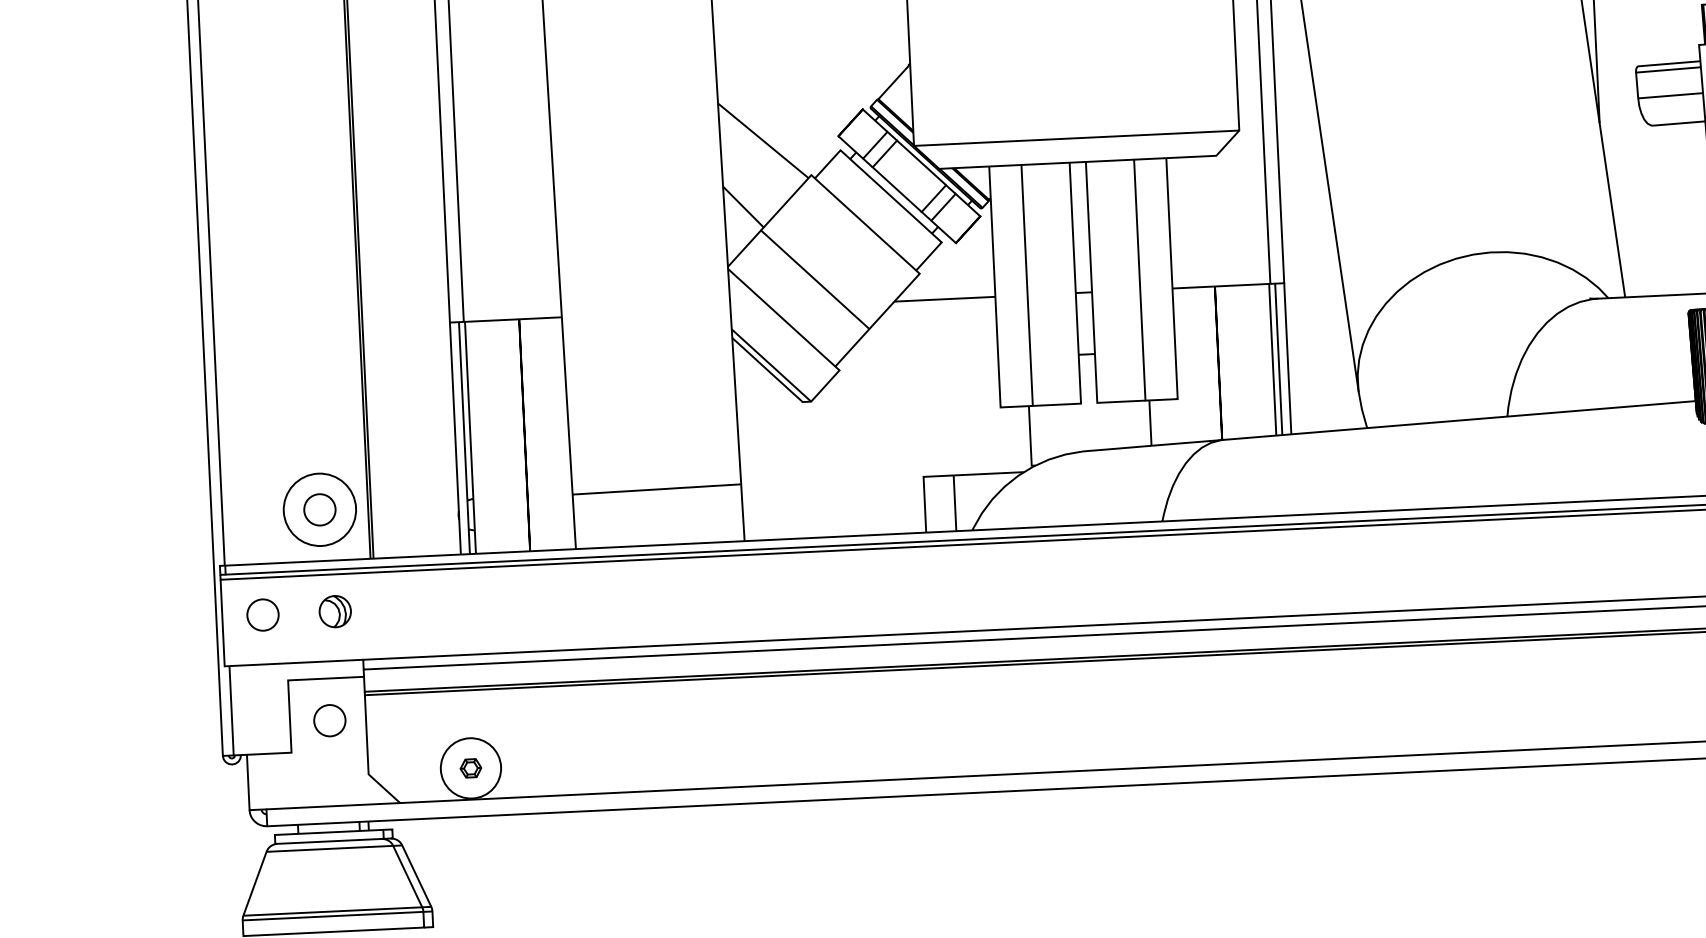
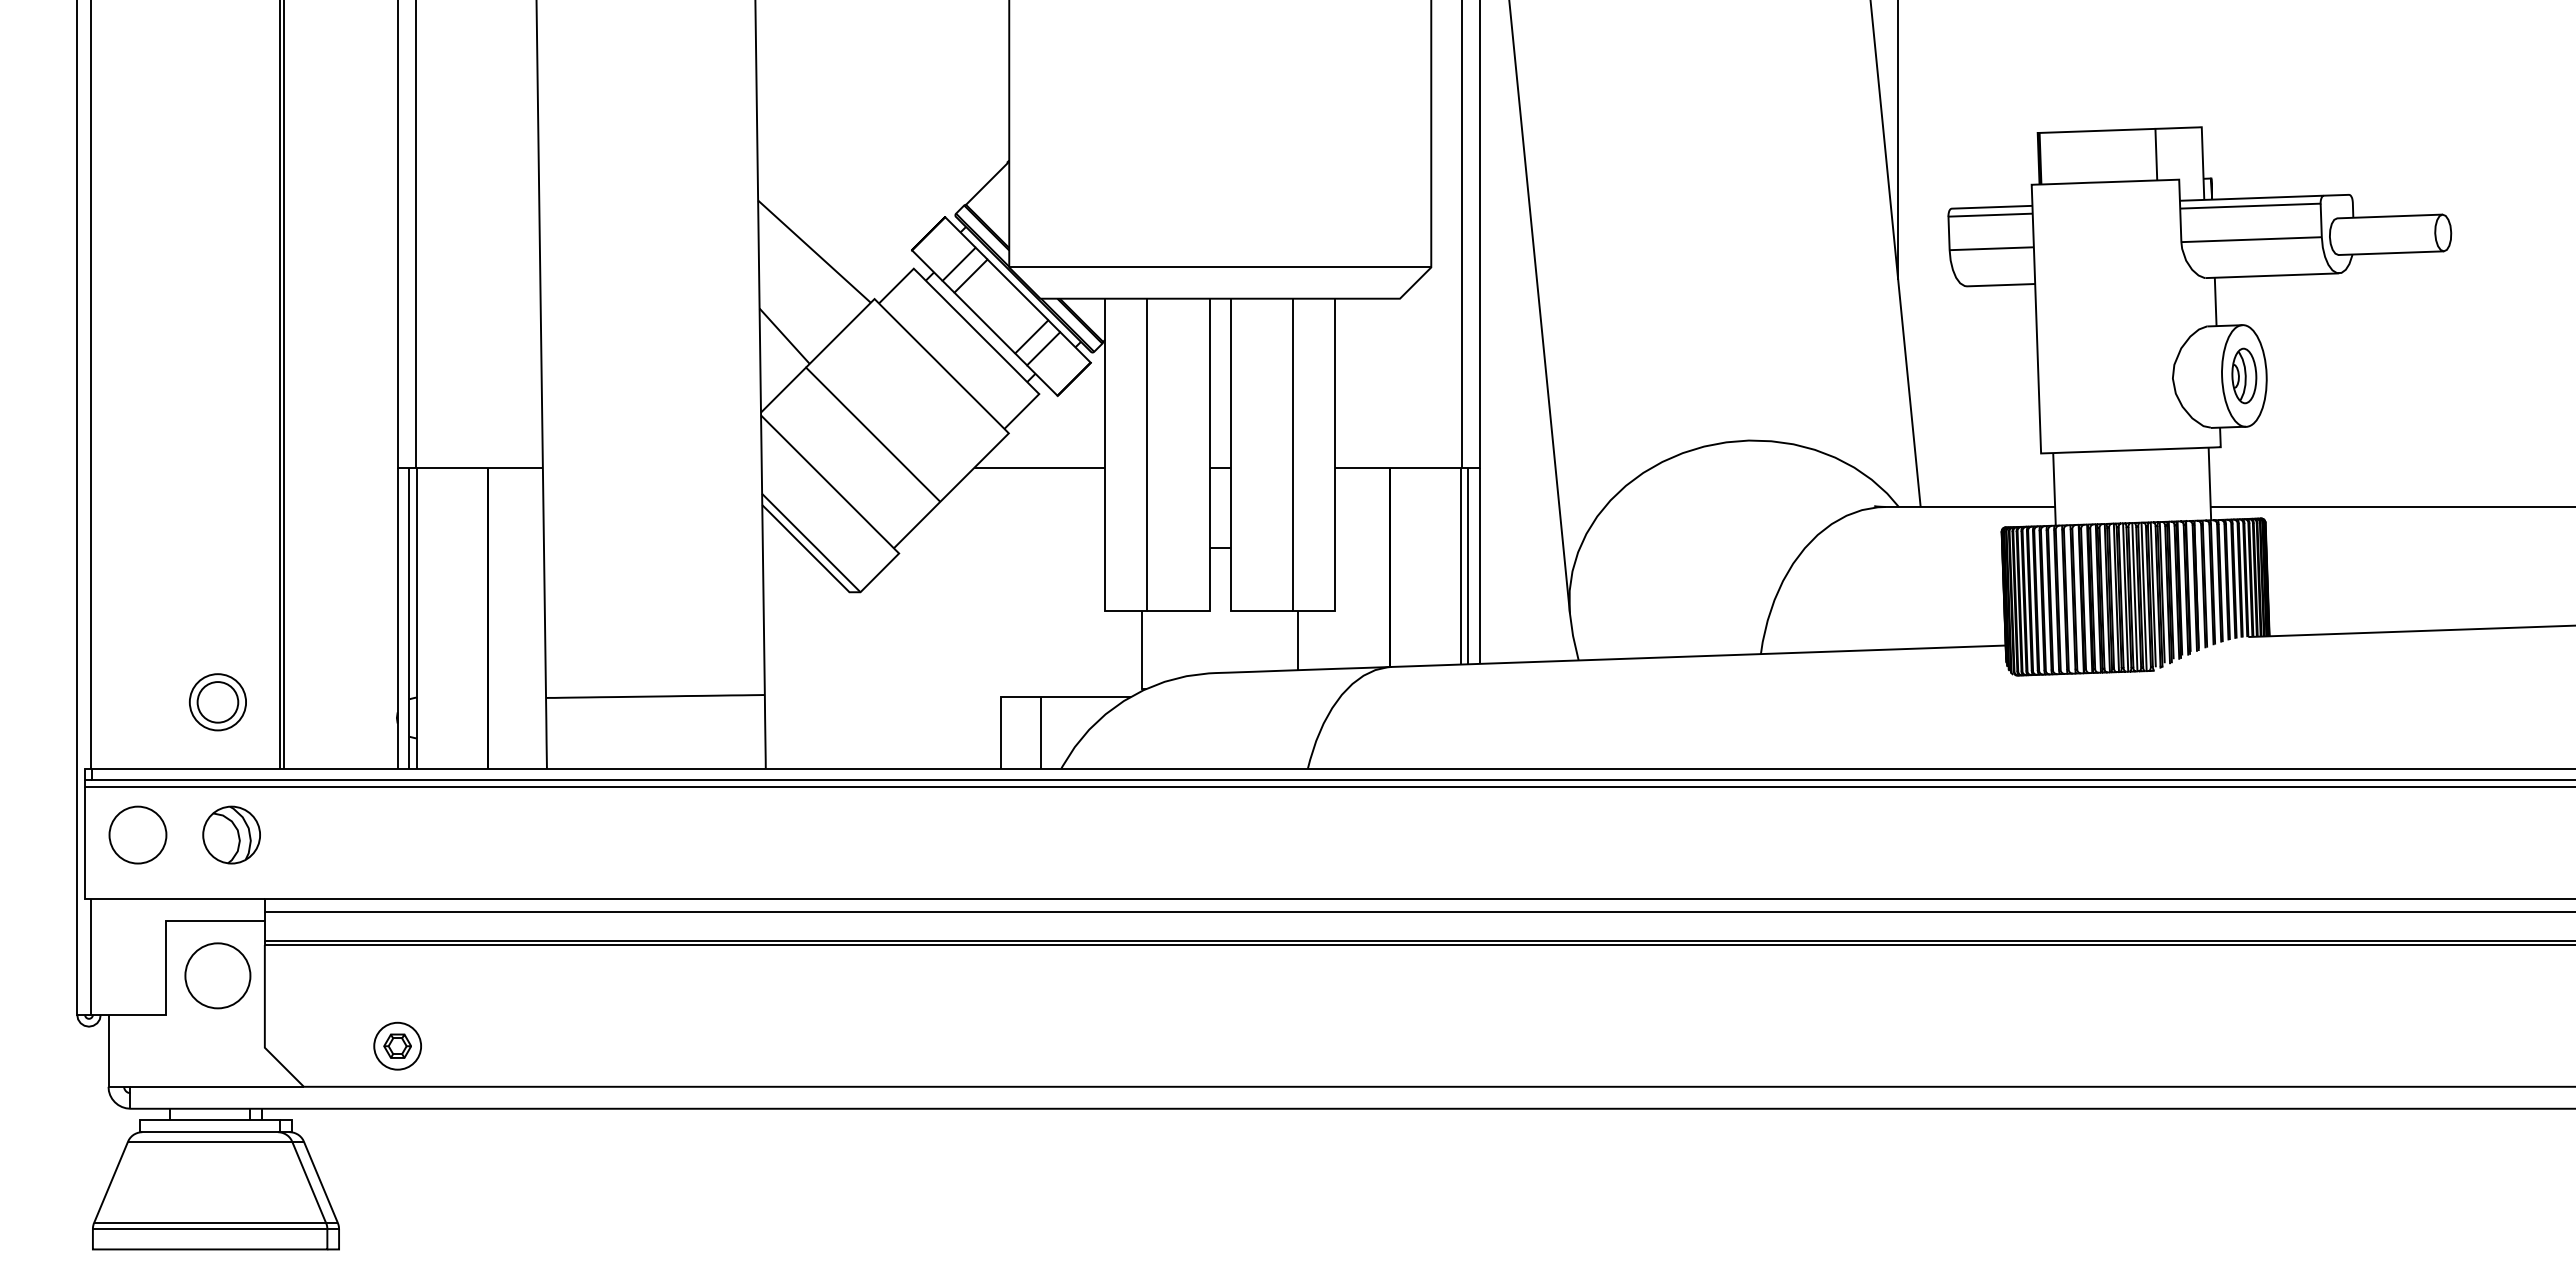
circle: (319, 509) -> (217, 702), size x0.6
part: (335, 611) -> (231, 834), size x1.4
circle: (262, 614) -> (137, 834), size x1.4
circle: (329, 720) -> (217, 975), size x1.6
circle: (470, 768) -> (397, 1046), size x0.6

